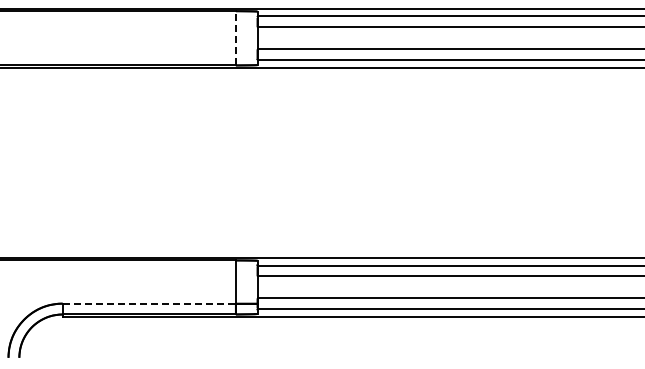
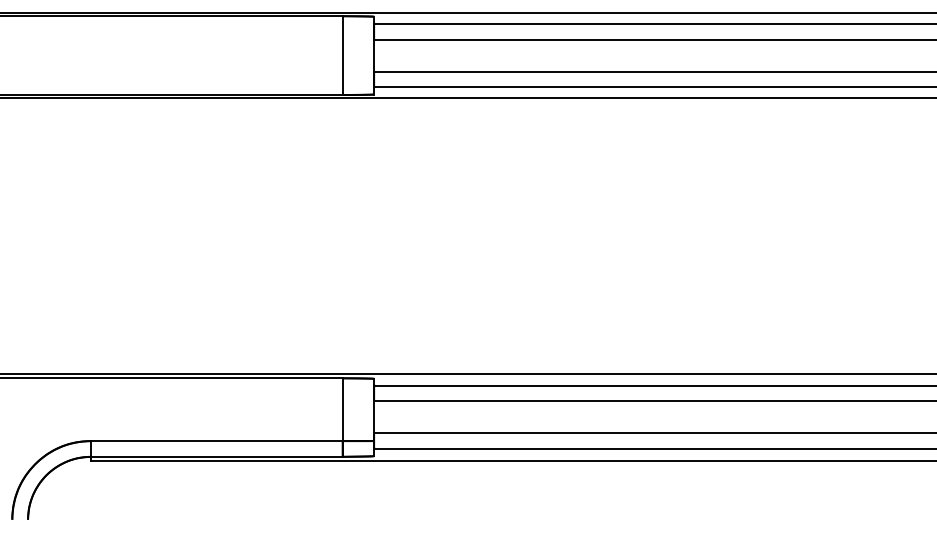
line: (235, 37) -> (342, 54), dashed -> solid
line: (149, 303) -> (217, 440), dashed -> solid

